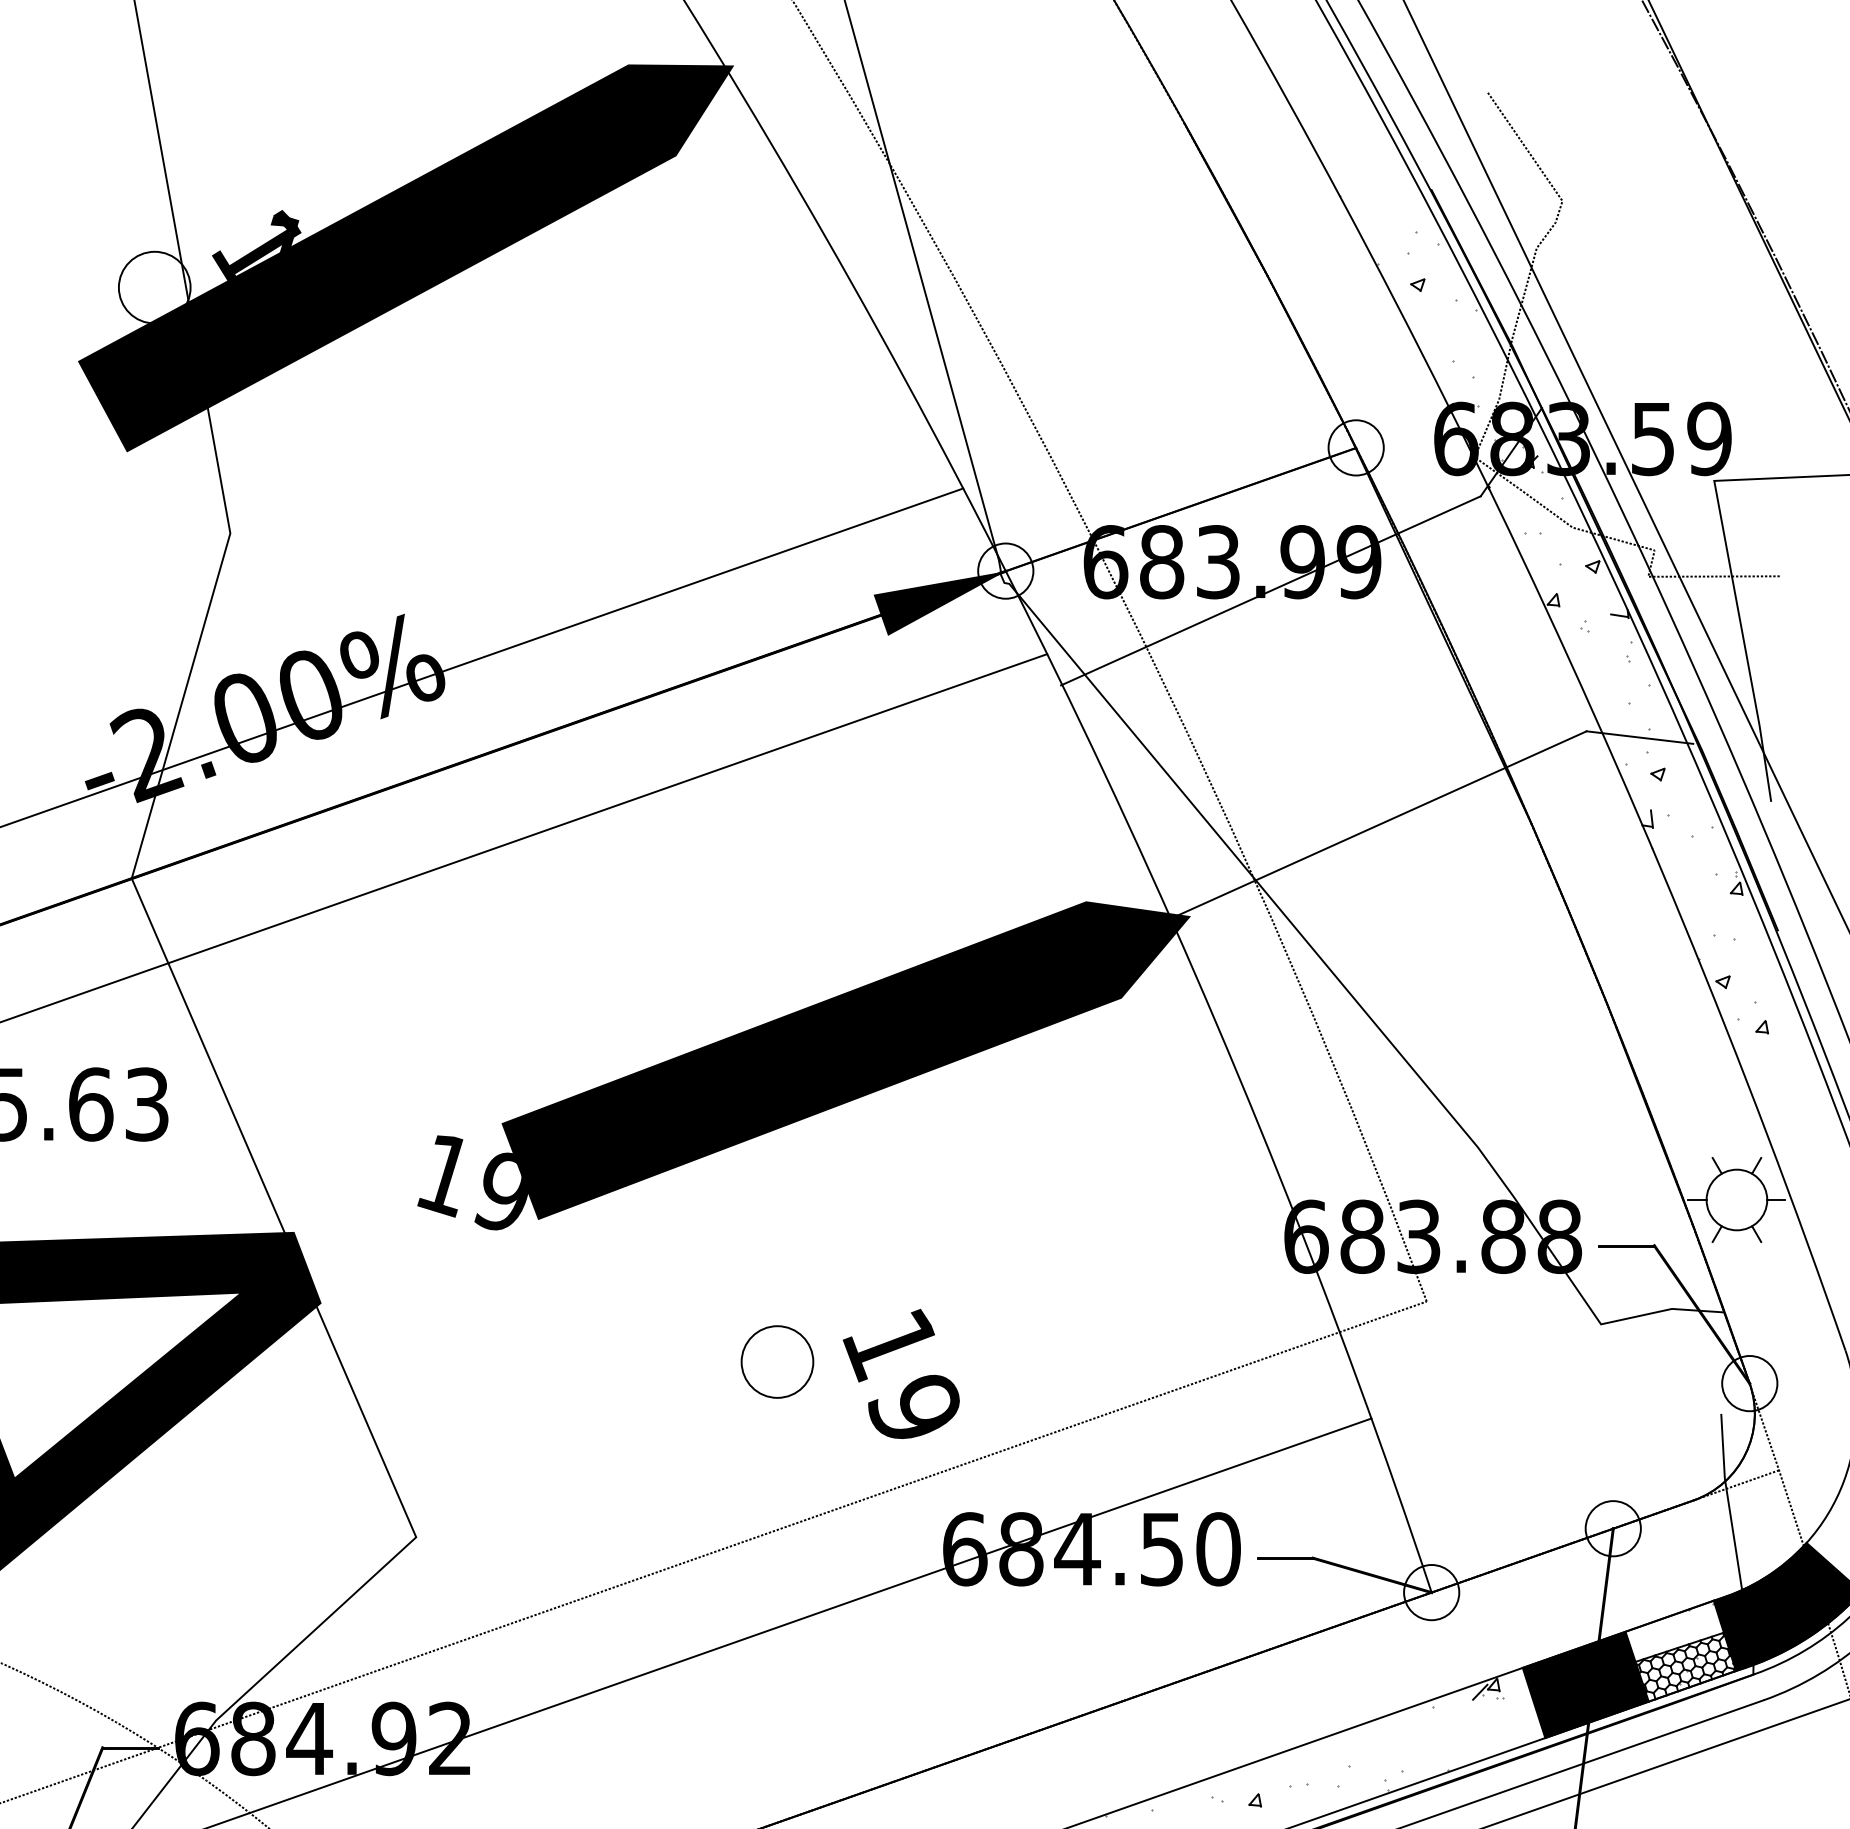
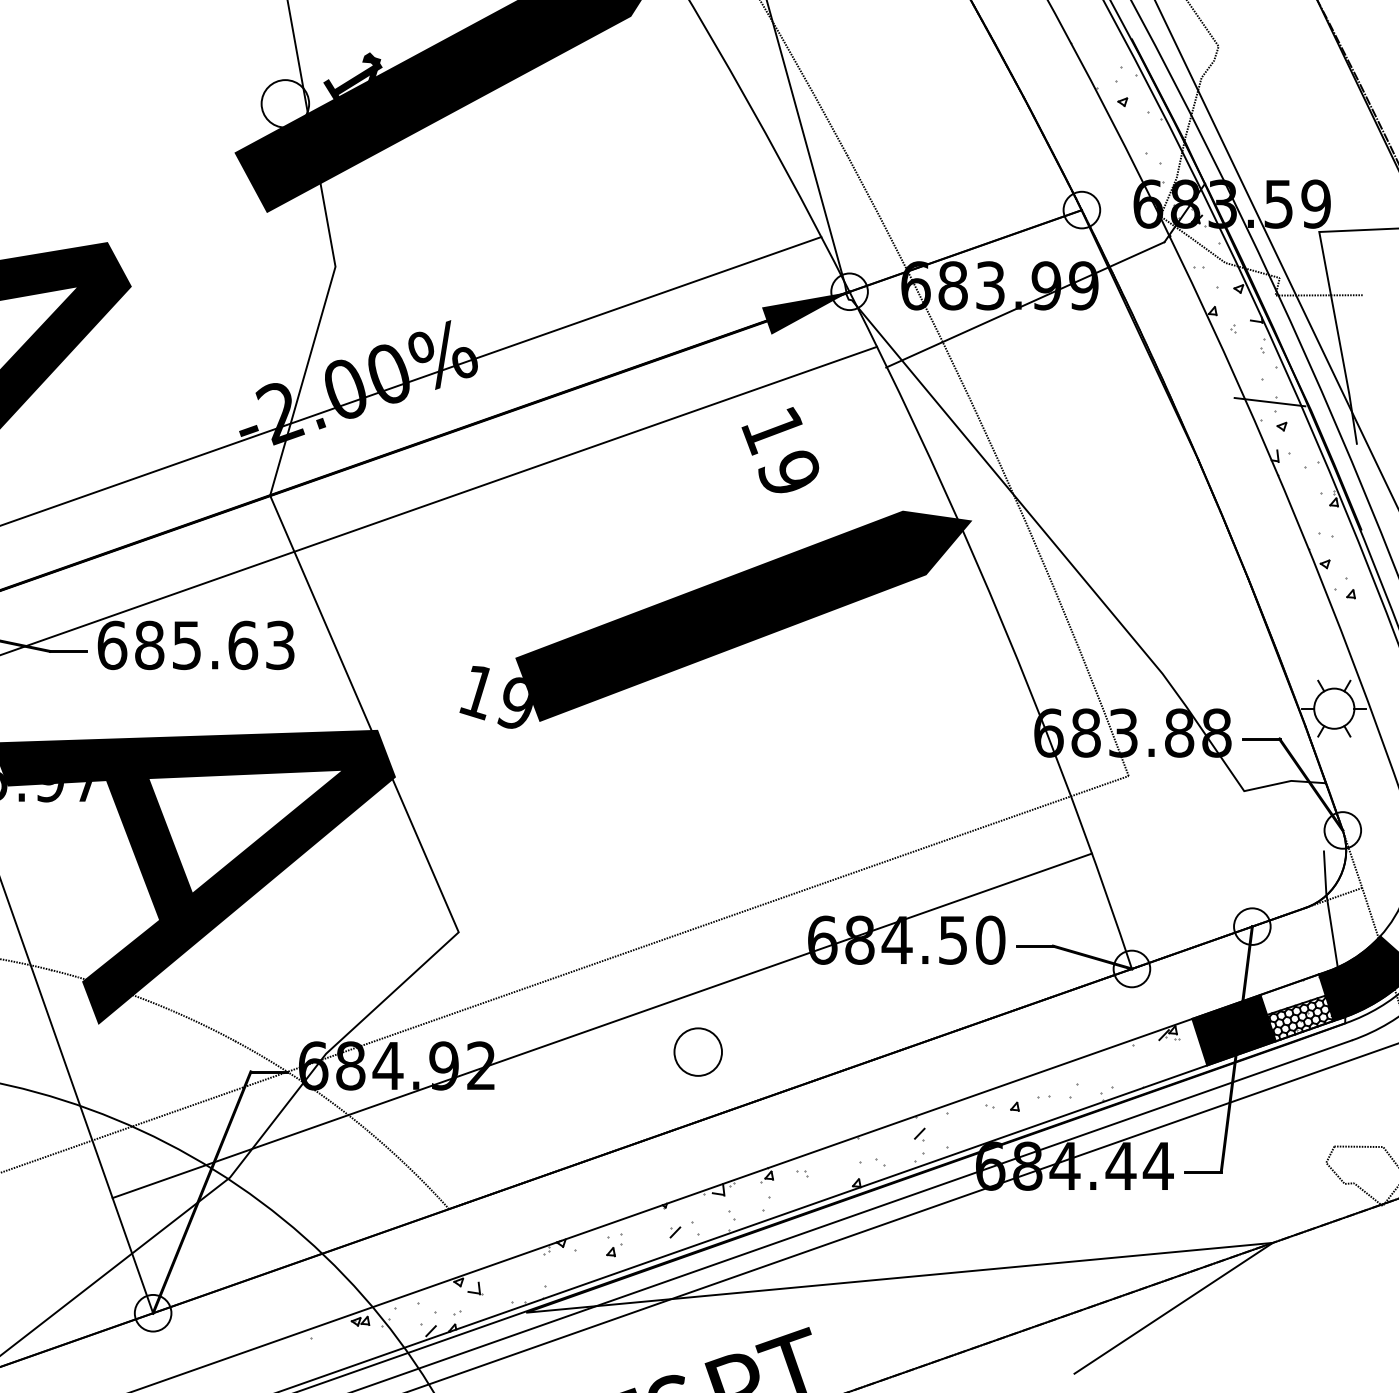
line: (1376, 825) -> (1095, 460), removed
circle: (776, 1361) -> (697, 1051), moved
text: (901, 1374) -> (780, 450), moved

